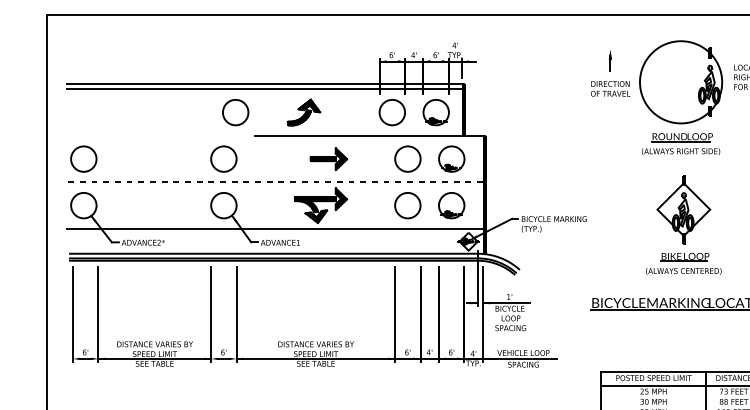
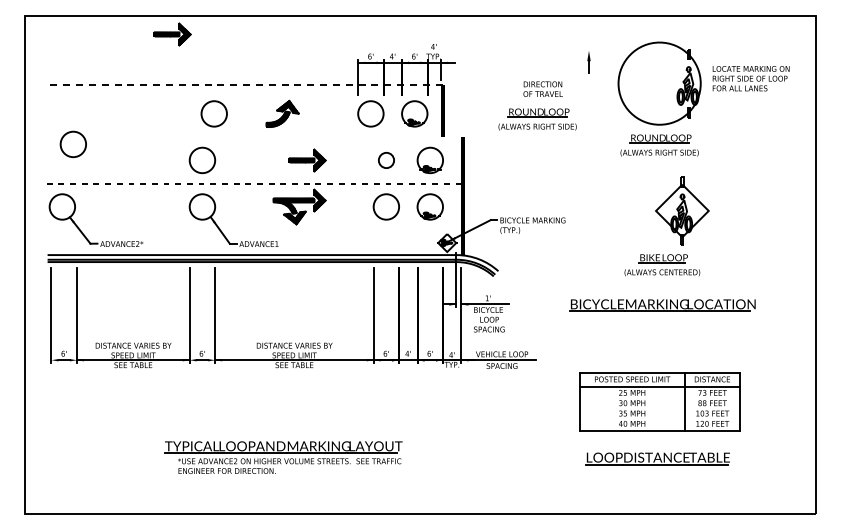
part: (193, 33) -> (172, 34), added
line: (264, 84) -> (243, 85), solid -> dashed
text: (609, 88) -> (542, 88), moved
line: (264, 89) -> (243, 90), removed
part: (558, 118) -> (537, 119), added
line: (369, 136) -> (348, 137), removed
circle: (82, 159) -> (72, 144), moved
circle: (407, 159) -> (386, 160), size x0.6
part: (683, 209) -> (682, 210), moved
line: (275, 229) -> (254, 230), removed

